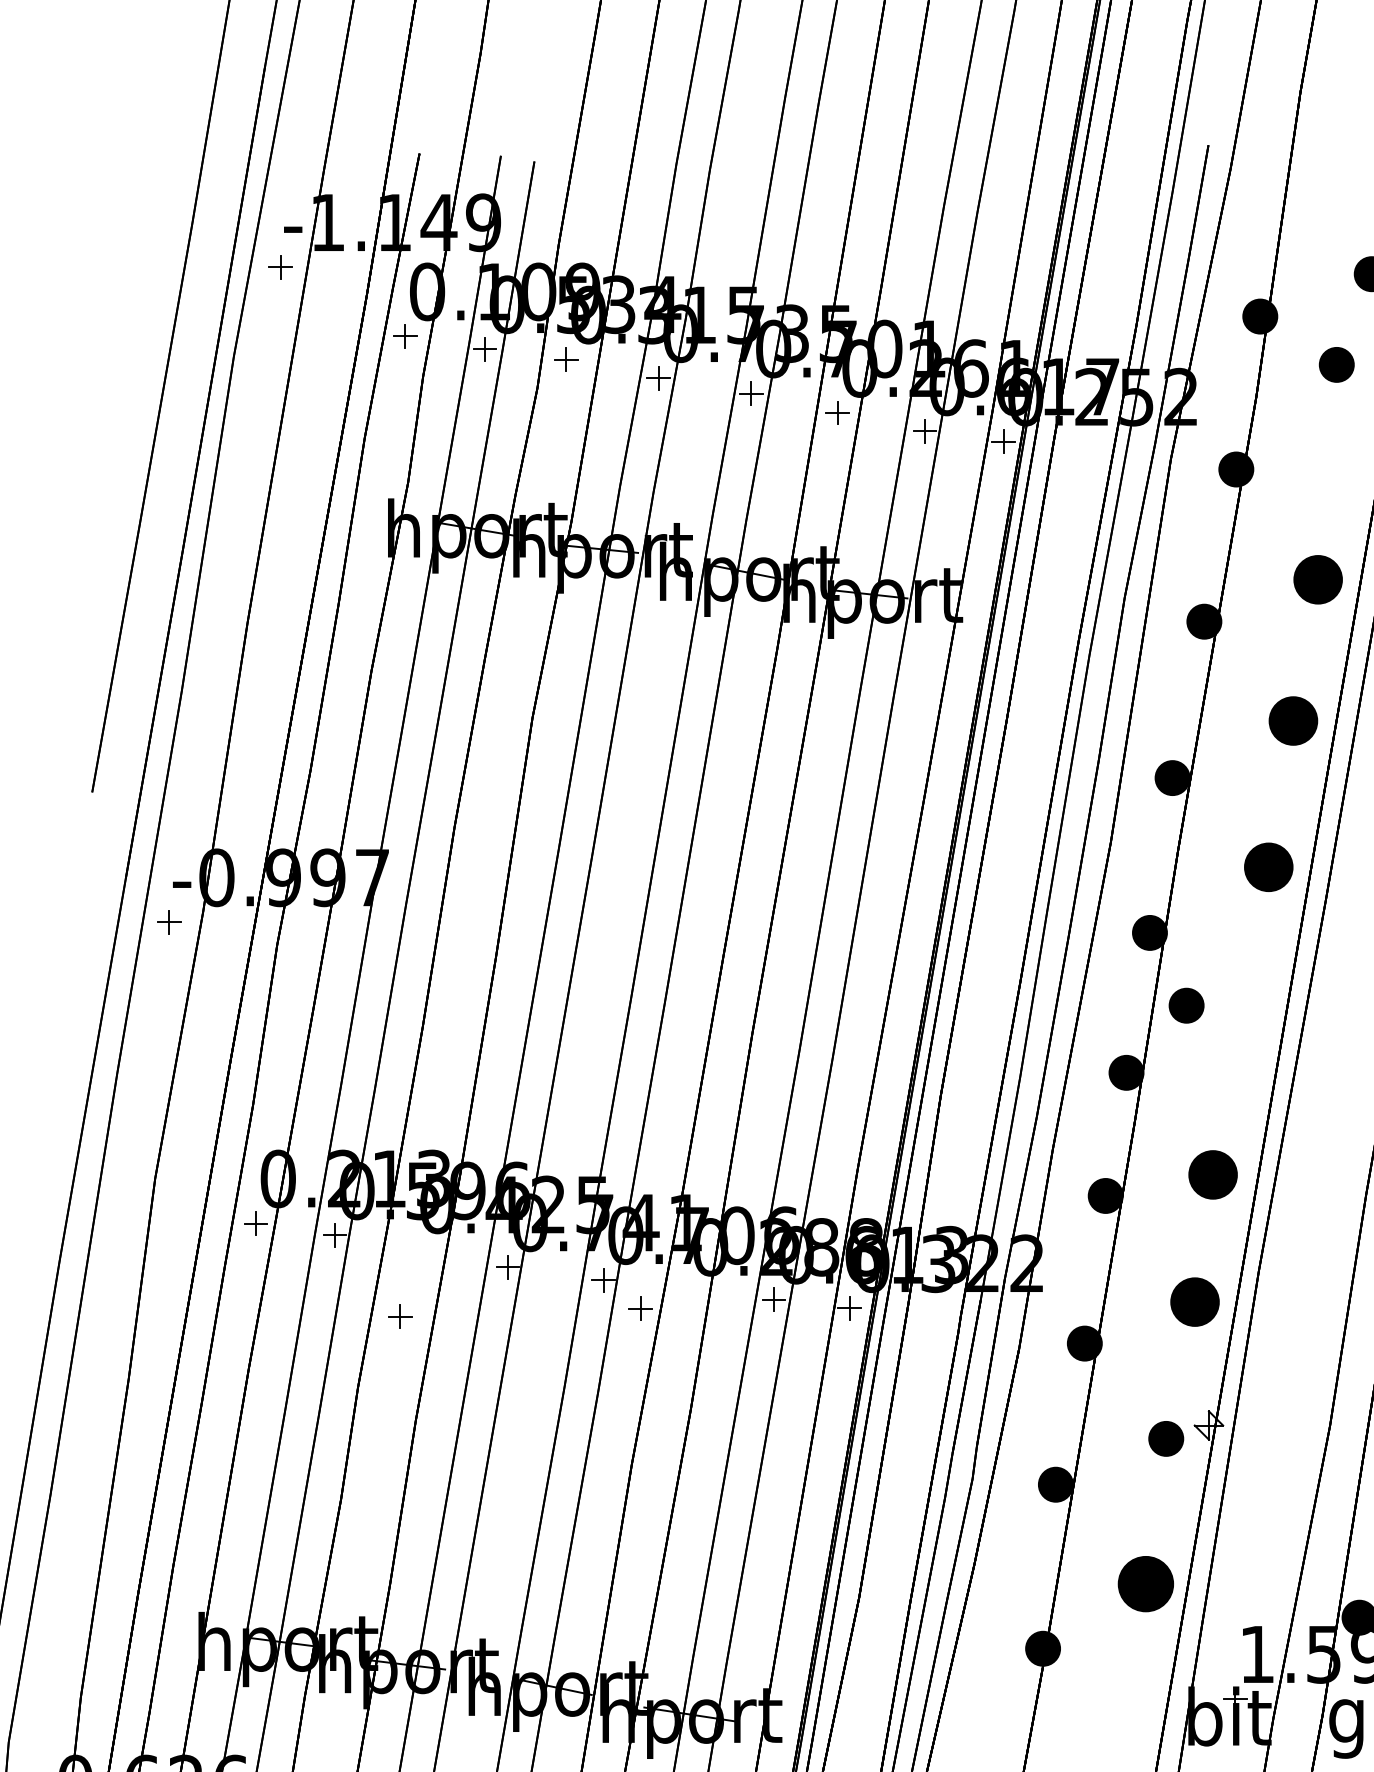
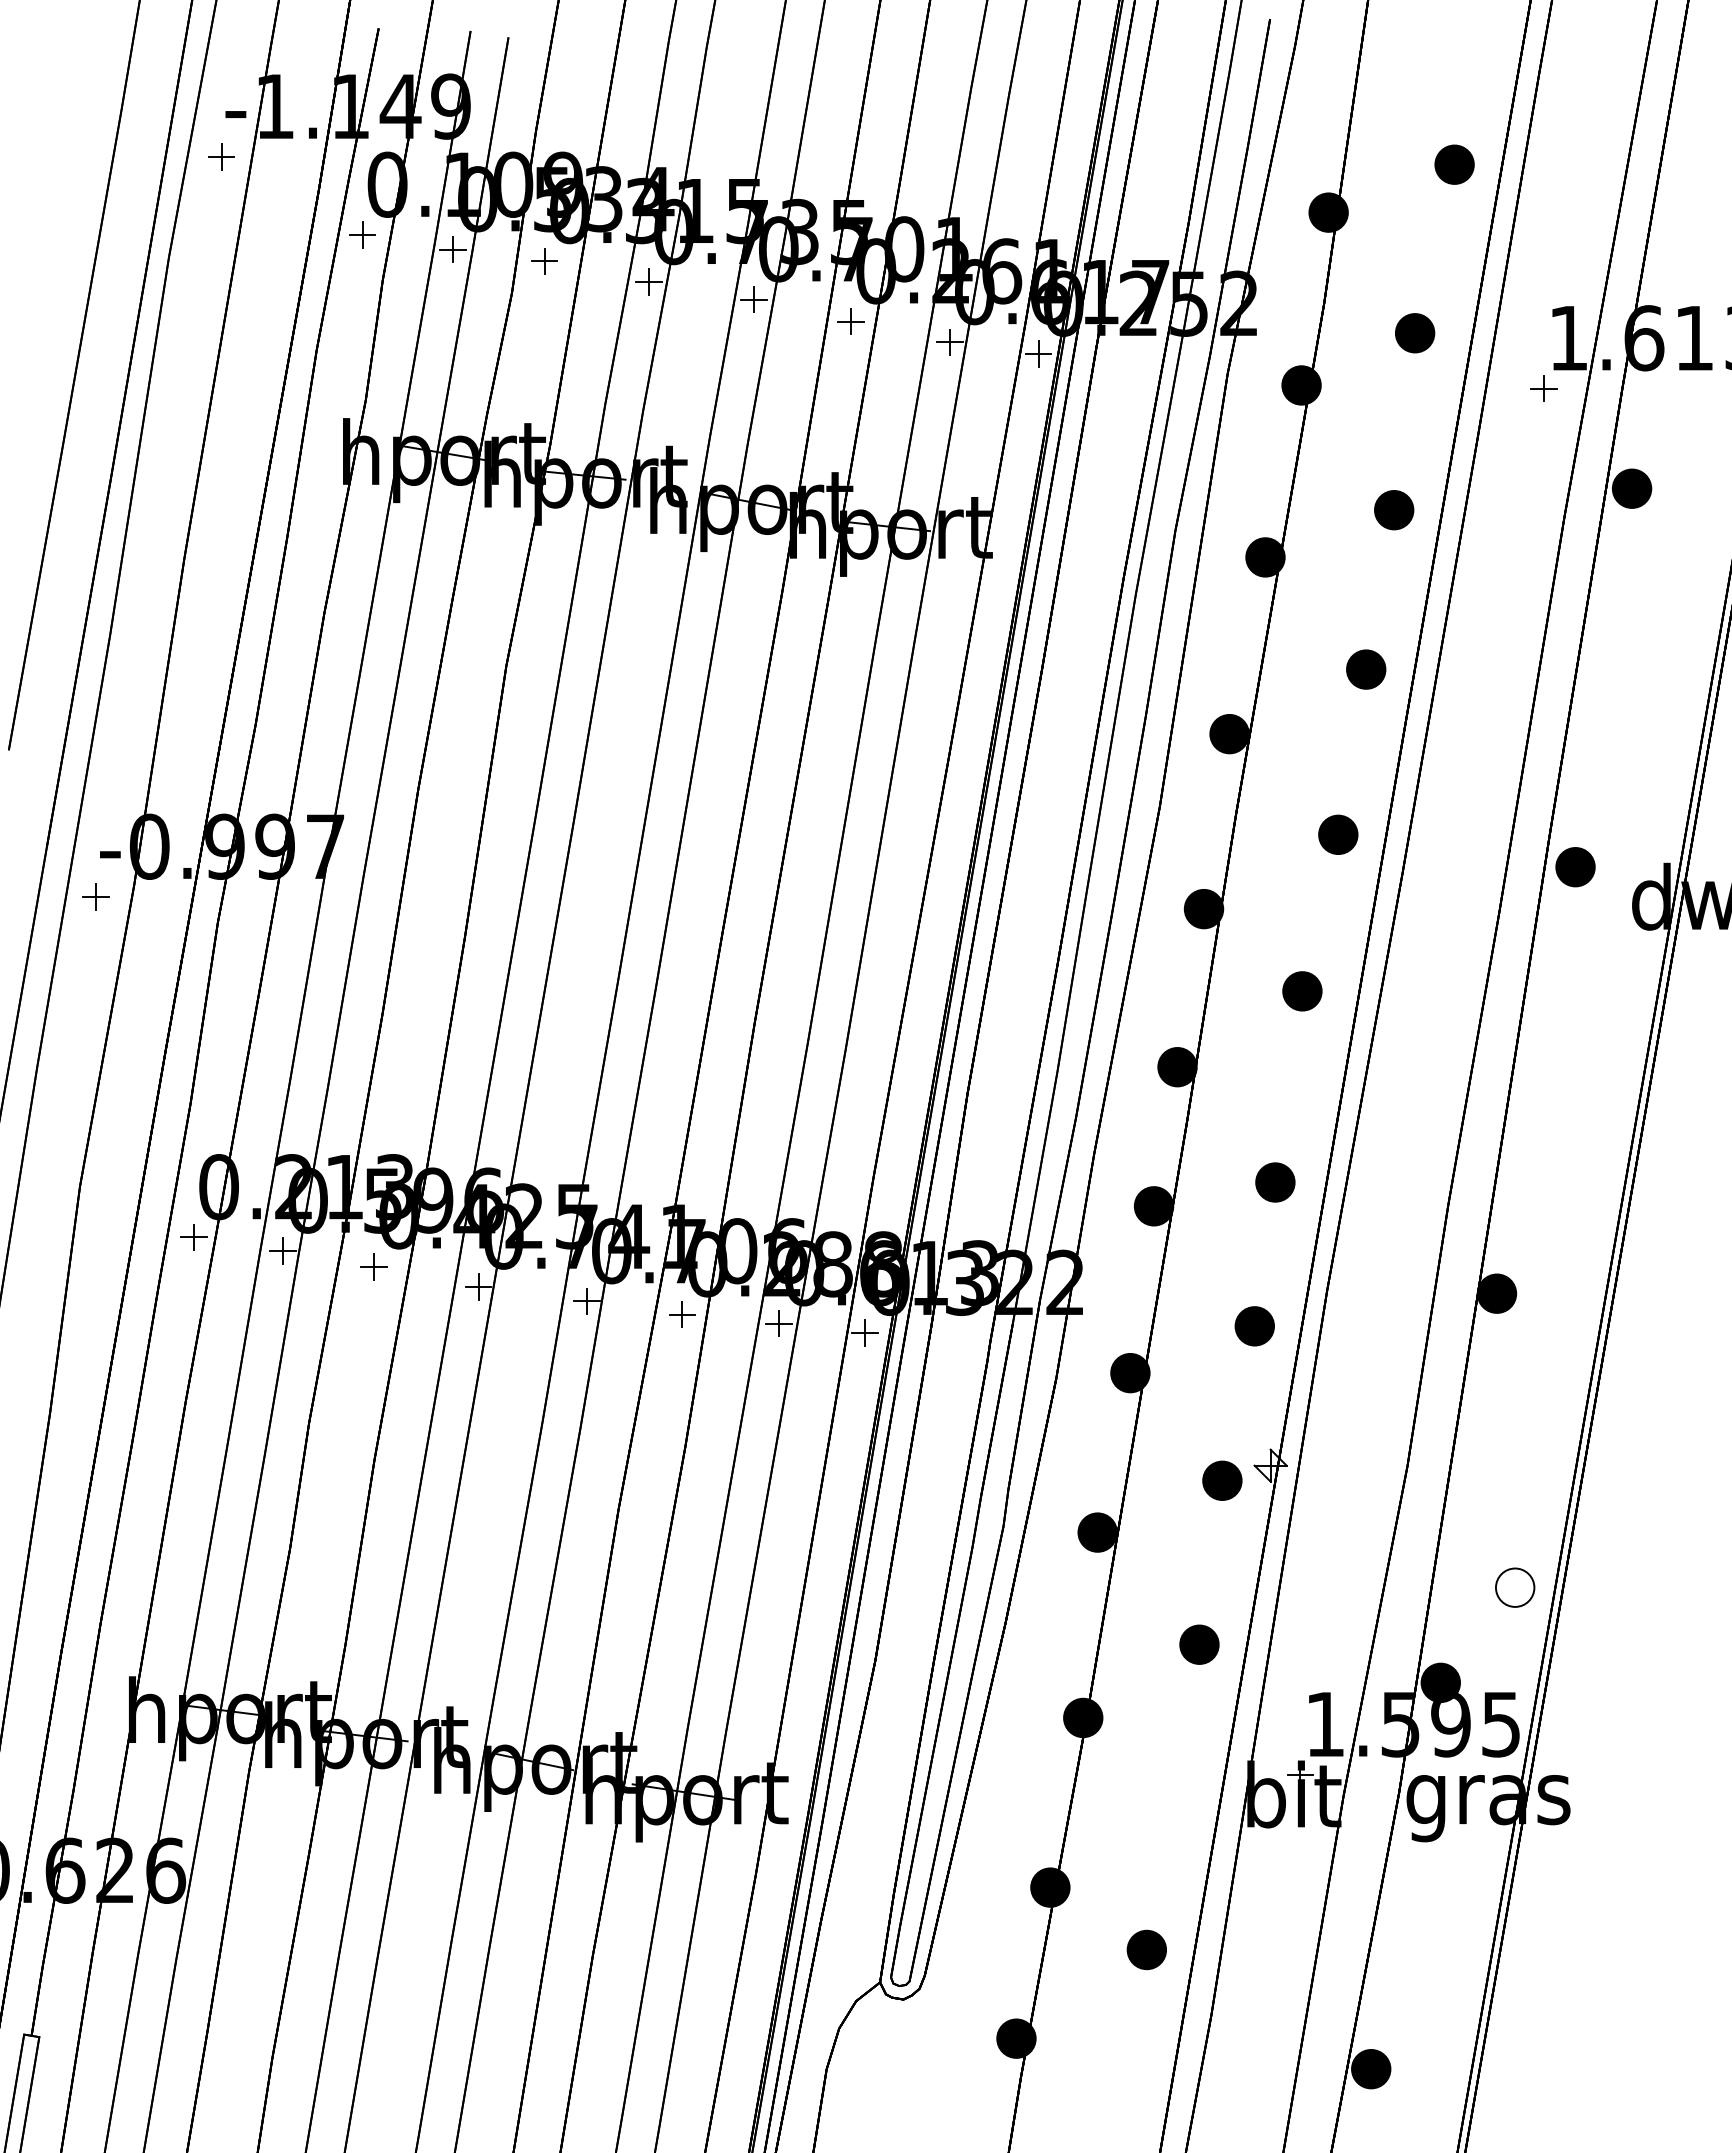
part: (1337, 365) -> (1415, 333), moved
part: (1318, 580) -> (1394, 510), size x0.71
part: (1293, 720) -> (1366, 669), size x0.71
part: (1268, 866) -> (1338, 834), size x0.71
part: (1186, 1005) -> (1302, 991), moved
part: (1213, 1174) -> (1275, 1182), size x0.71
part: (1194, 1302) -> (1254, 1326), size x0.71
part: (640, 1308) -> (682, 1314), moved
part: (399, 1316) -> (373, 1266), moved
part: (1145, 1583) -> (1199, 1644), size x0.62

